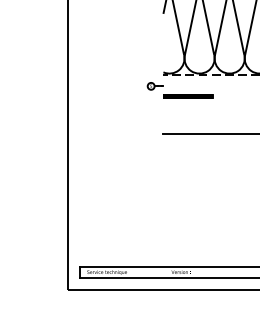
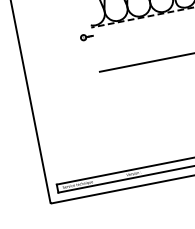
line: (188, 96) -> (113, 39), removed

